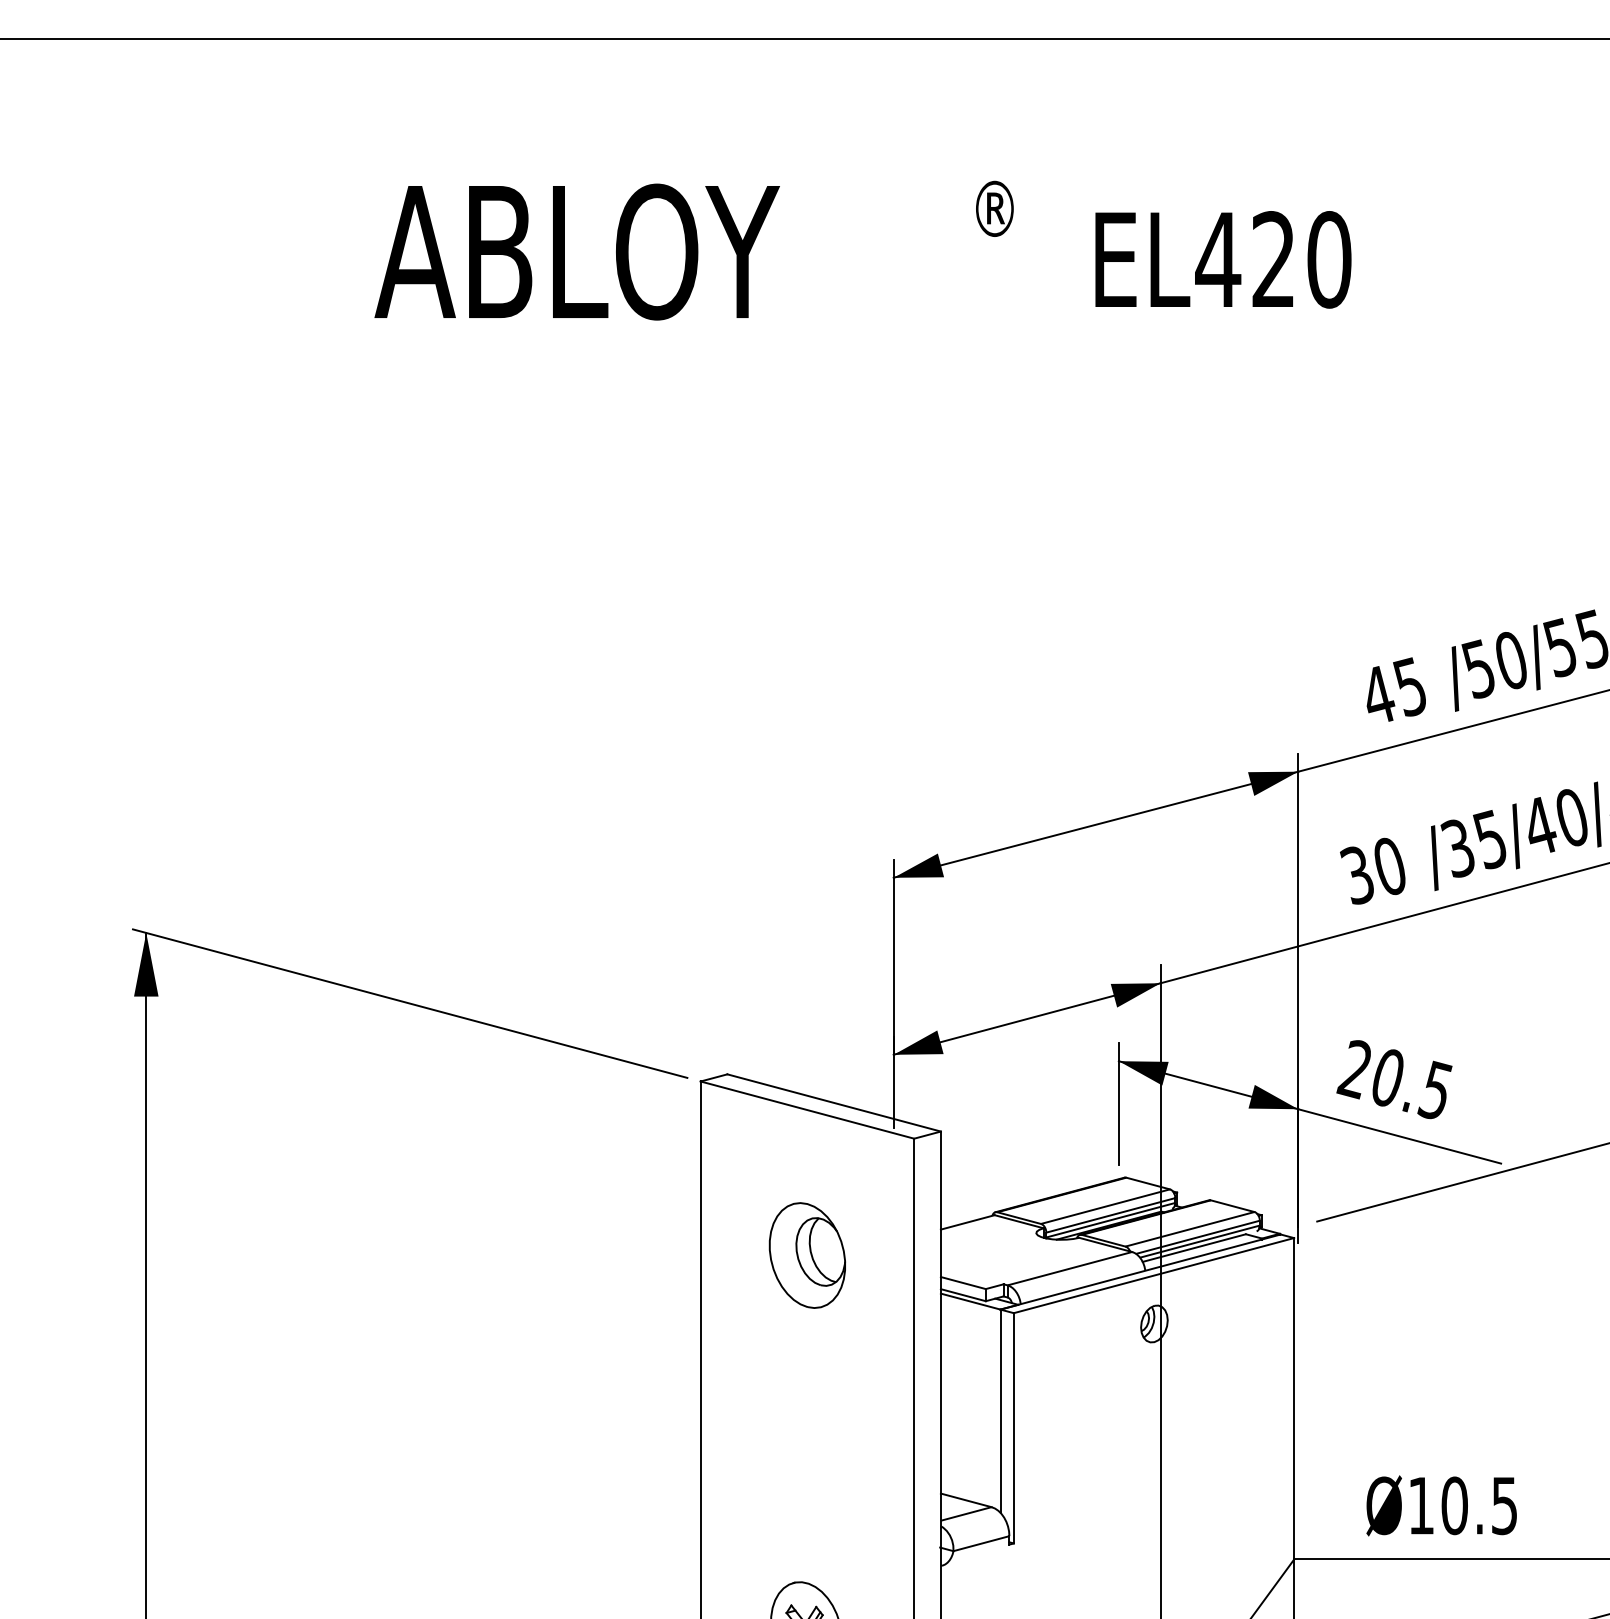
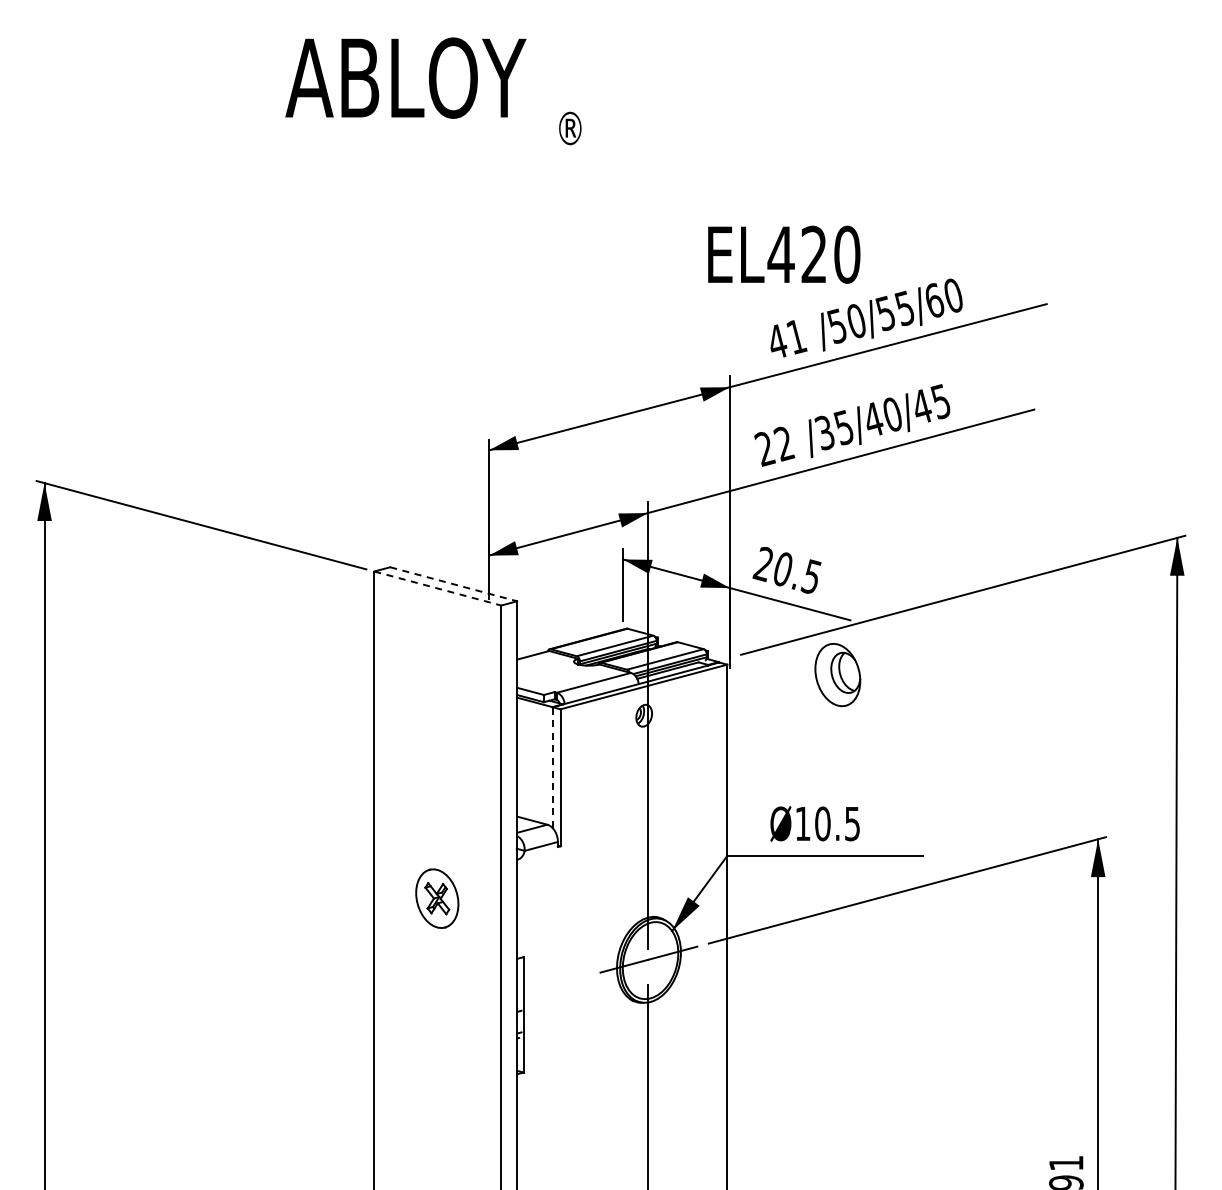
text: (995, 208) -> (570, 128), moved
text: (576, 250) -> (405, 77), moved
text: (1223, 259) -> (784, 254), moved
text: (1410, 686) -> (796, 336), 45 -> 41
text: (1373, 871) -> (774, 446), 30 -> 22
line: (833, 1103) -> (453, 584), solid -> dashed
line: (806, 1110) -> (437, 588), solid -> dashed
part: (806, 1256) -> (837, 675), moved
line: (1000, 1410) -> (552, 767), solid -> dashed

